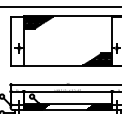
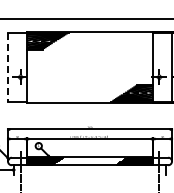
line: (10, 41) -> (8, 67), solid -> dashed

